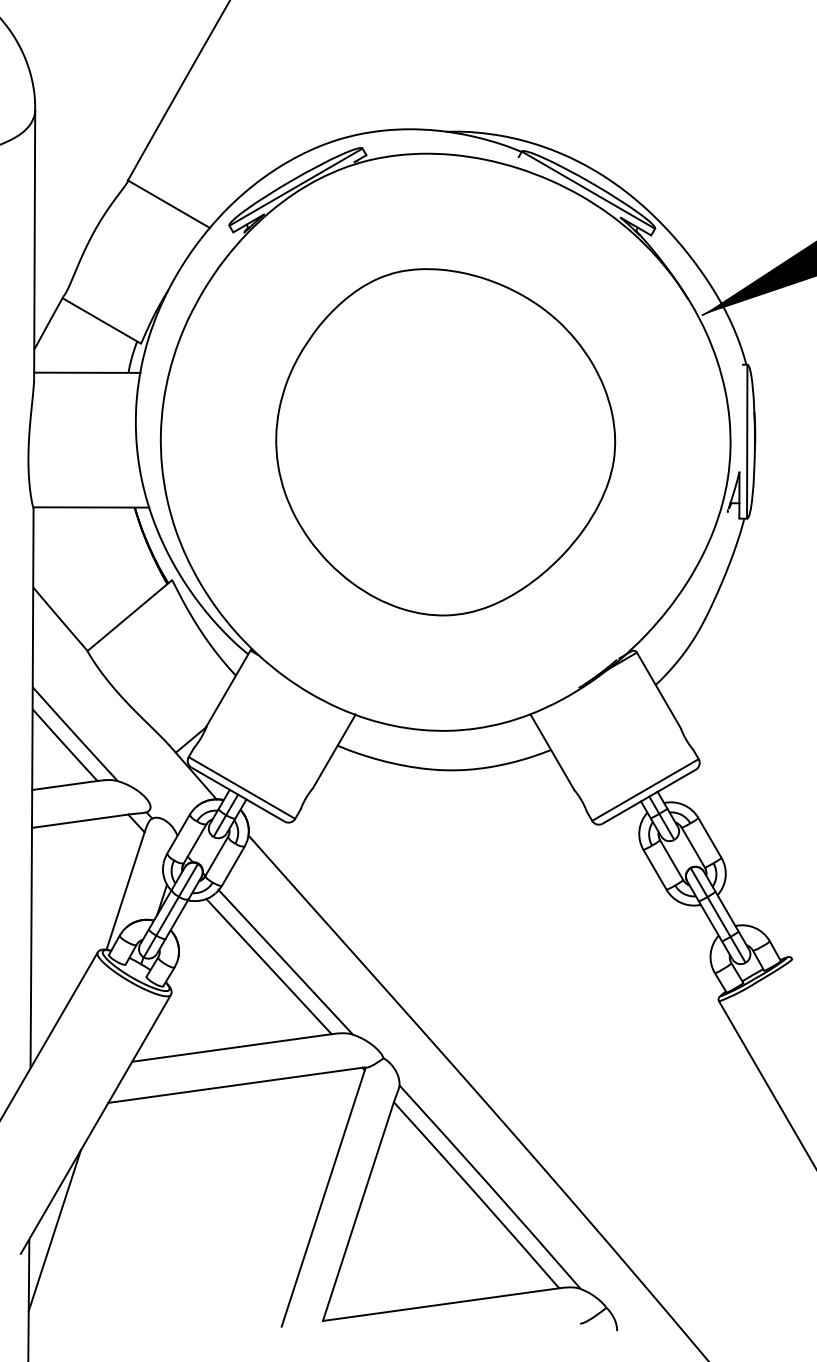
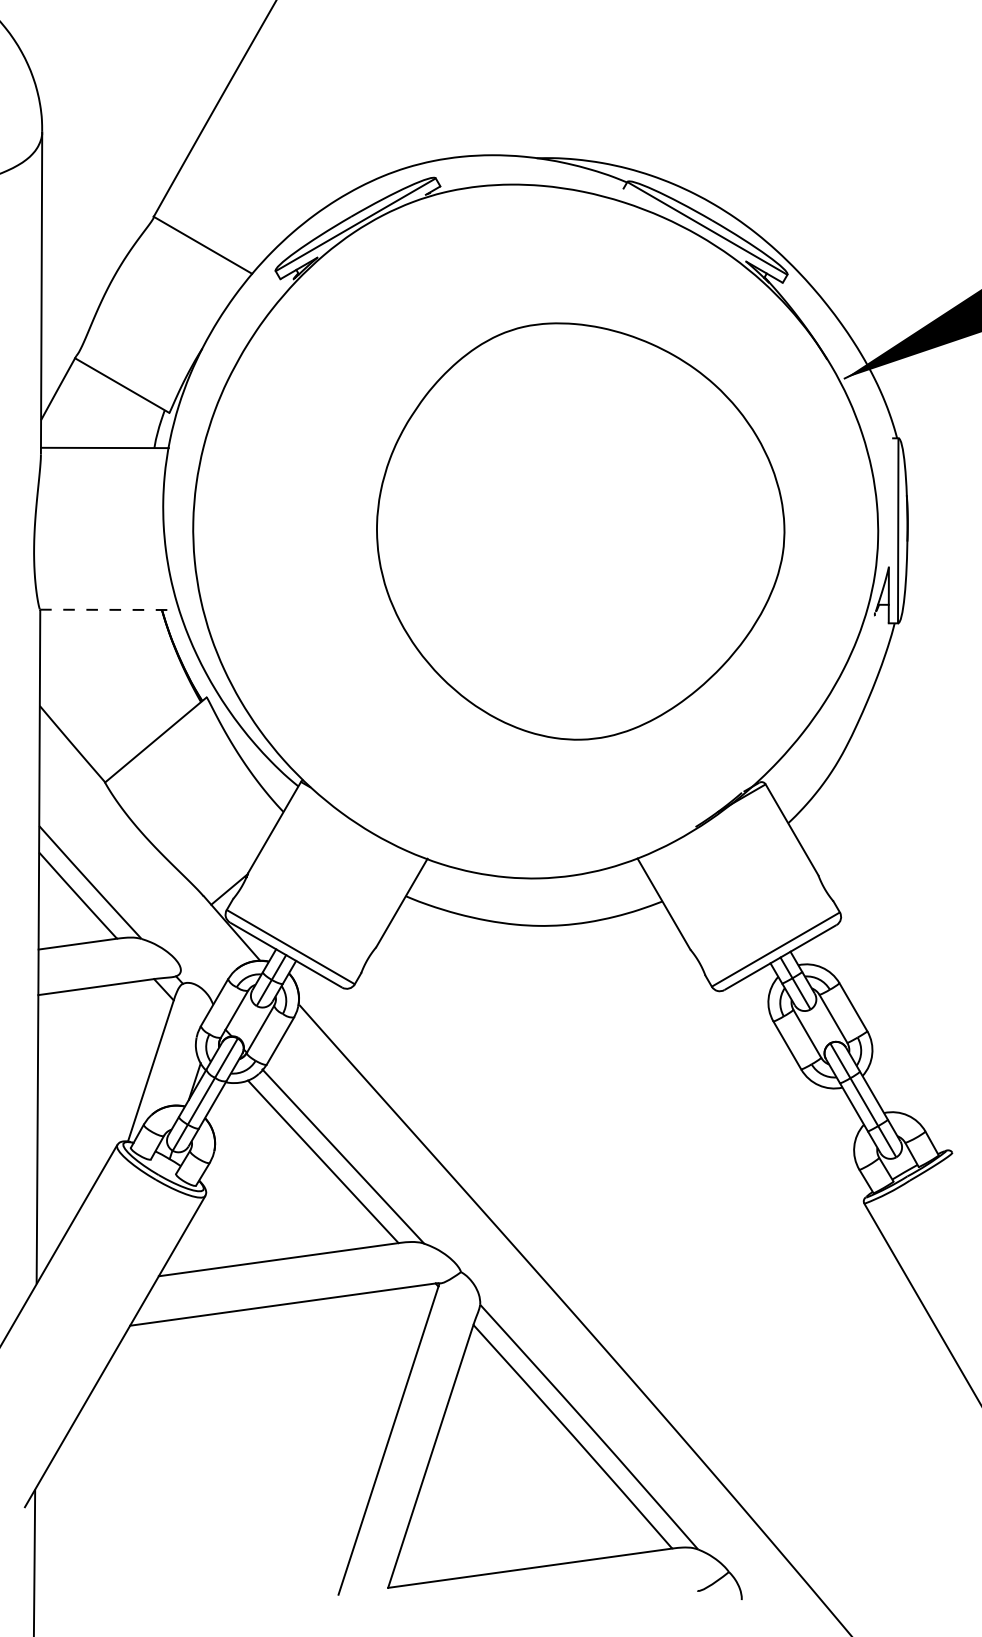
part: (445, 442) -> (580, 531), moved
line: (91, 507) -> (109, 609), solid -> dashed
line: (54, 1230) -> (65, 1479), removed

